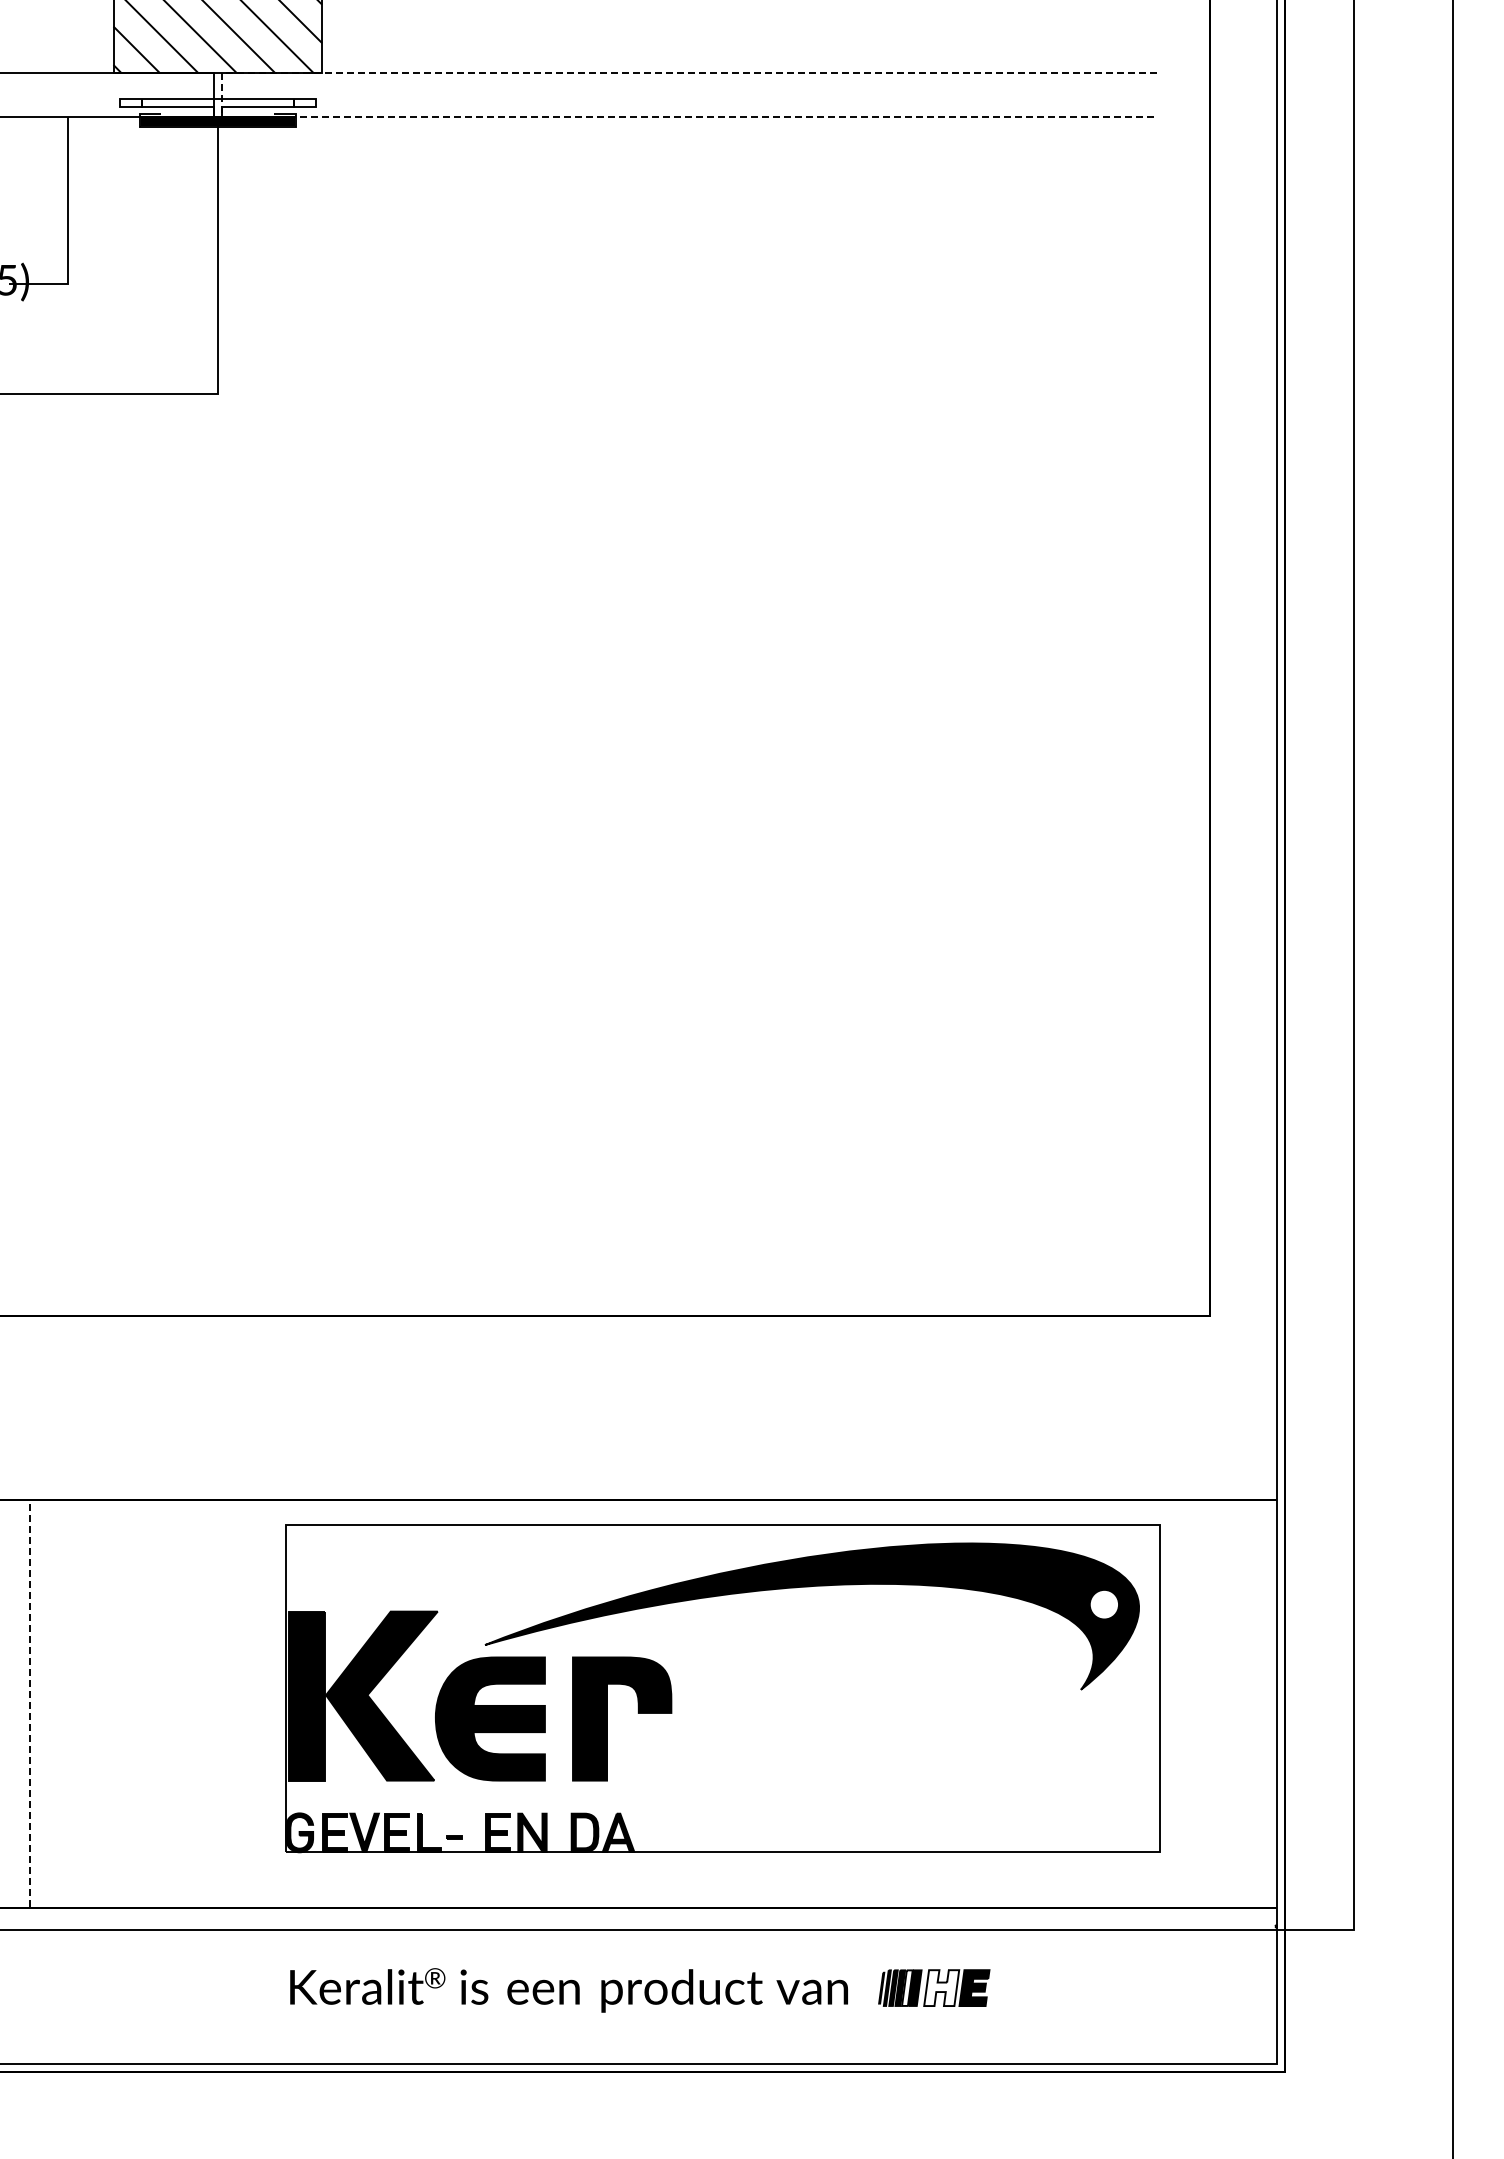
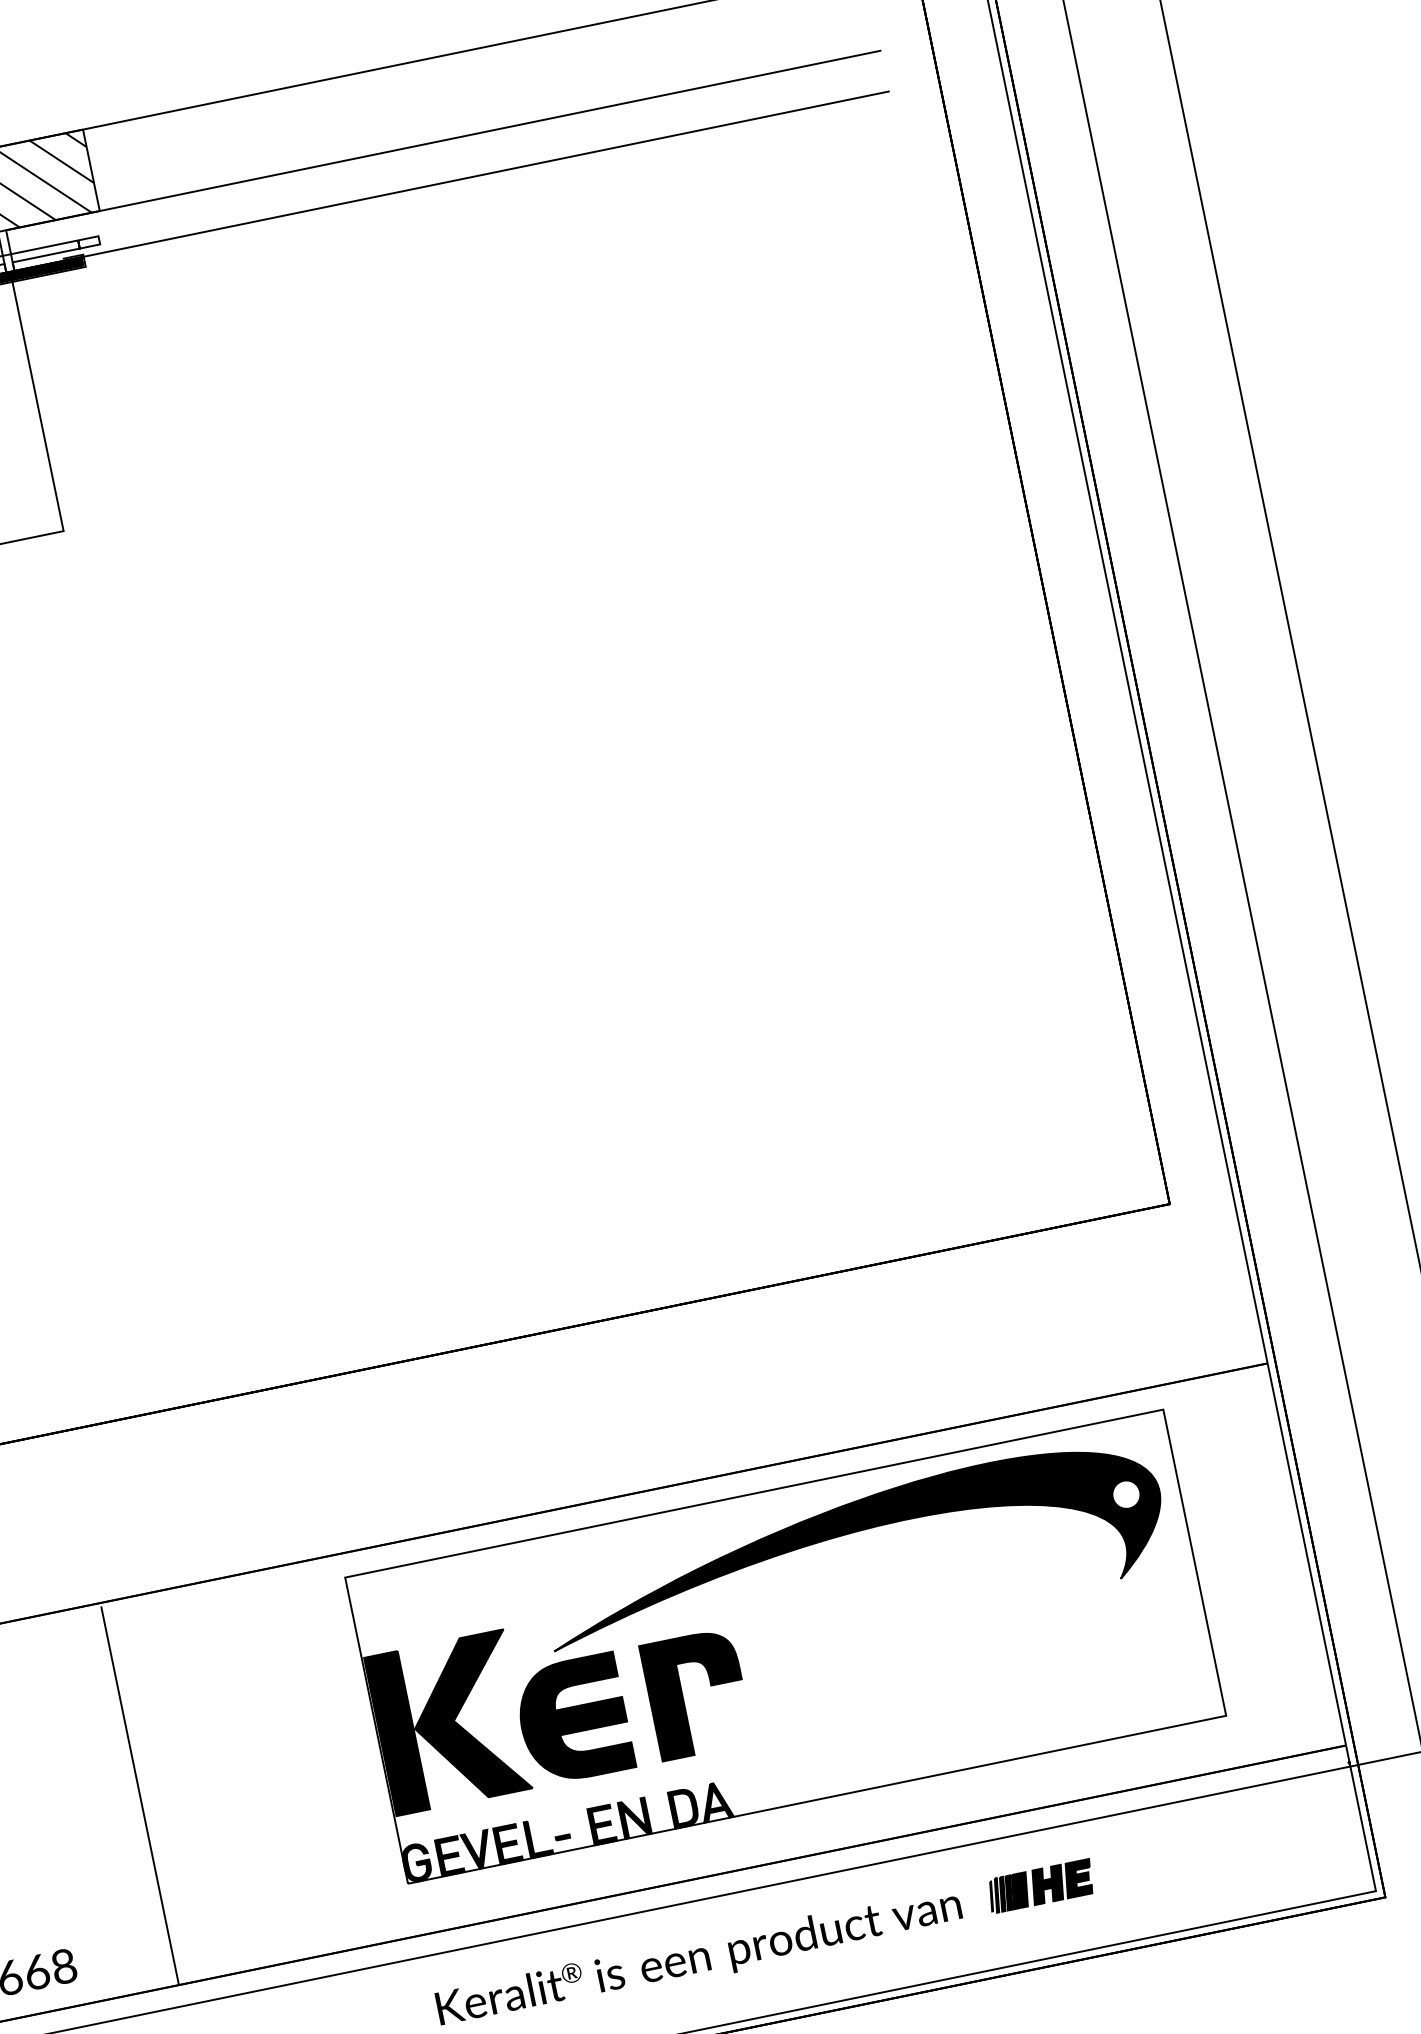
line: (222, 94) -> (10, 250), dashed -> solid
line: (30, 1706) -> (140, 1796), dashed -> solid
fill: (907, 1987) -> (1015, 1890), added
fill: (941, 1988) -> (1047, 1885), added

